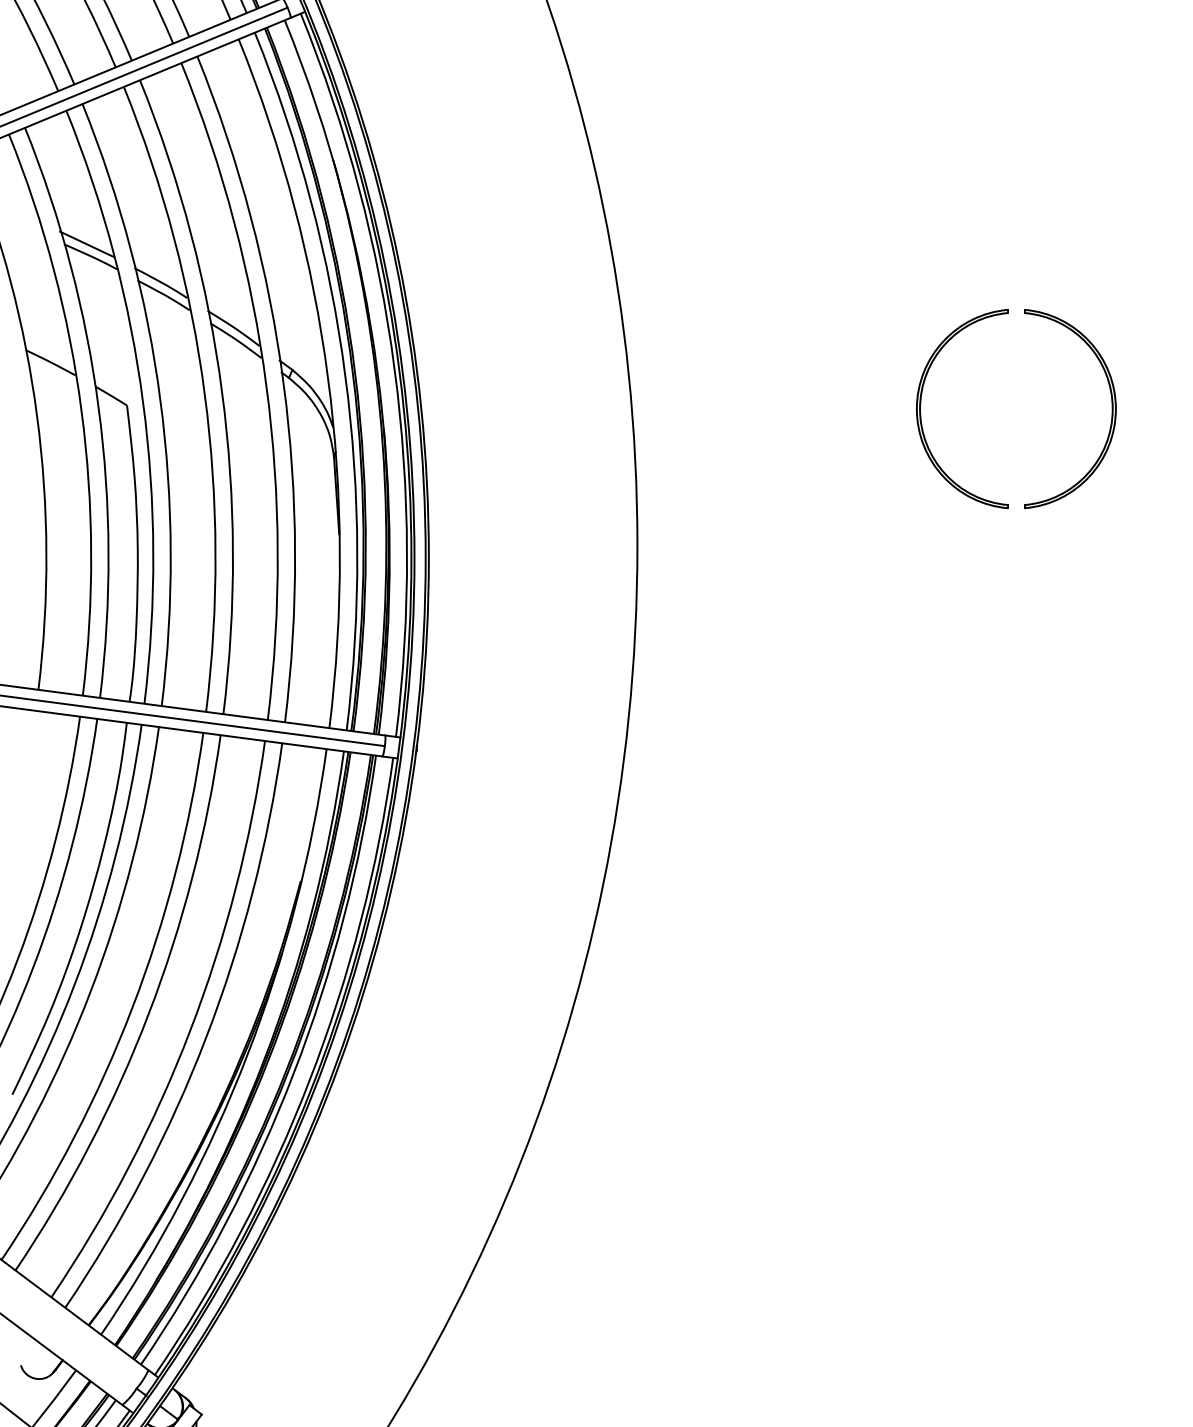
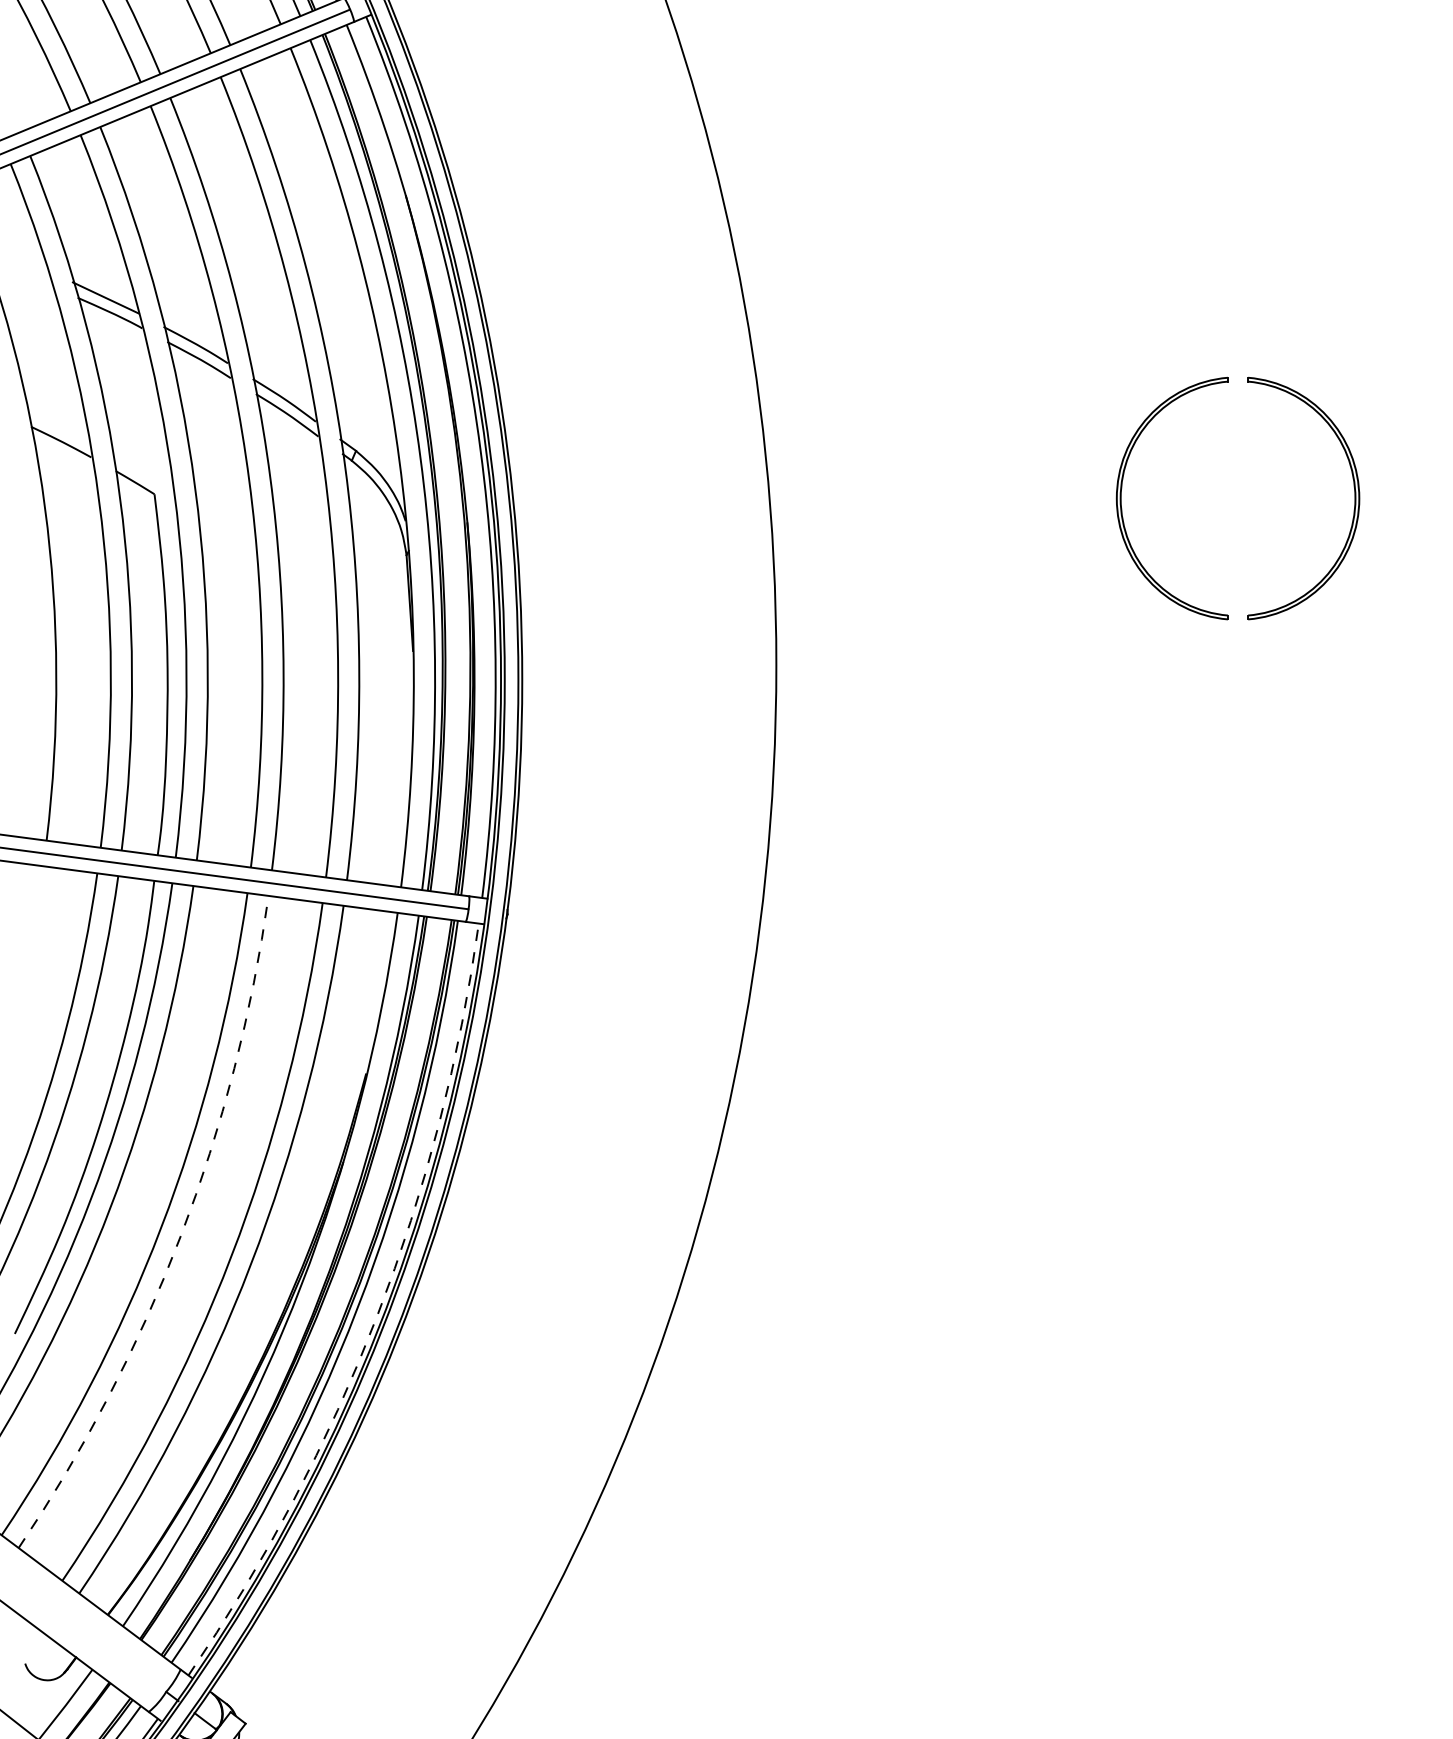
arc: (148, 1014) -> (180, 1236), solid -> dashed
arc: (310, 1080) -> (377, 1316), solid -> dashed

